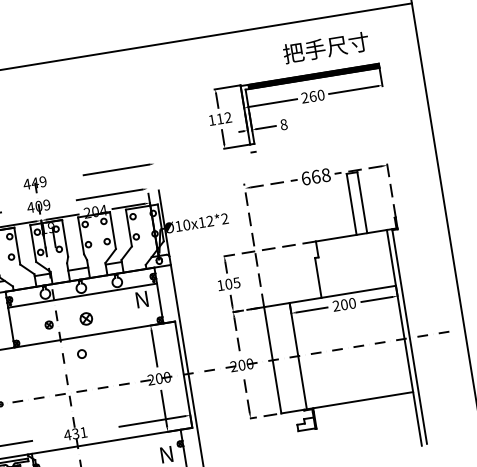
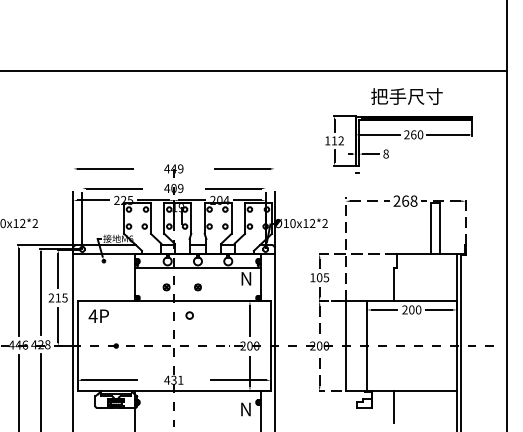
text: (325, 47) -> (406, 96), moved
text: (305, 177) -> (396, 200), 668 -> 268
part: (85, 319) -> (197, 287), size x0.62
line: (341, 422) -> (393, 406), added

